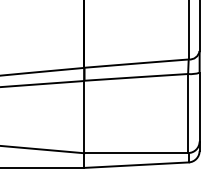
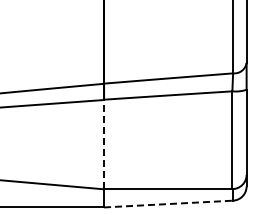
line: (84, 116) -> (104, 144), solid -> dashed
line: (136, 165) -> (168, 204), solid -> dashed

